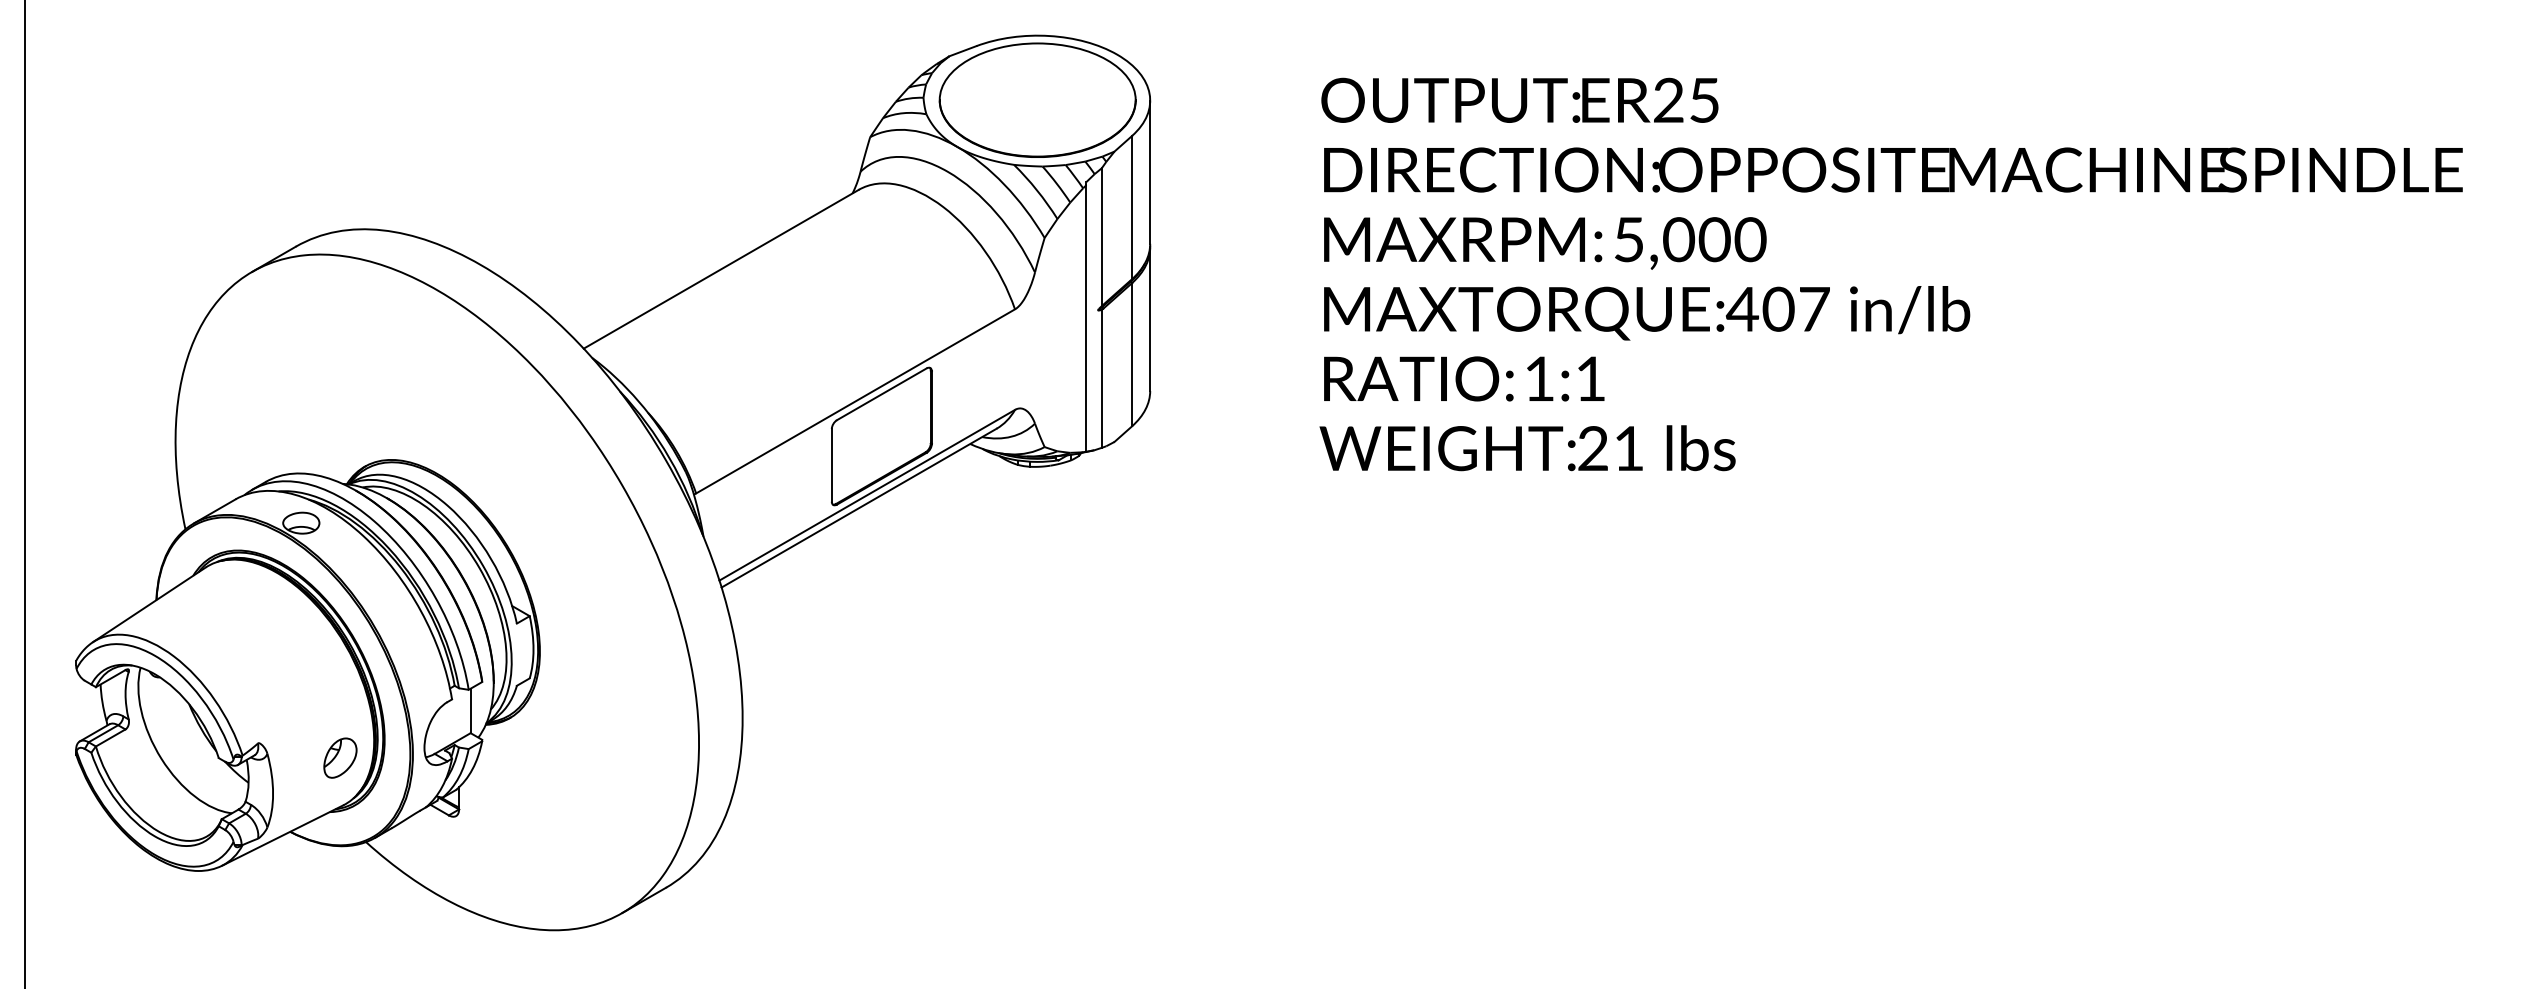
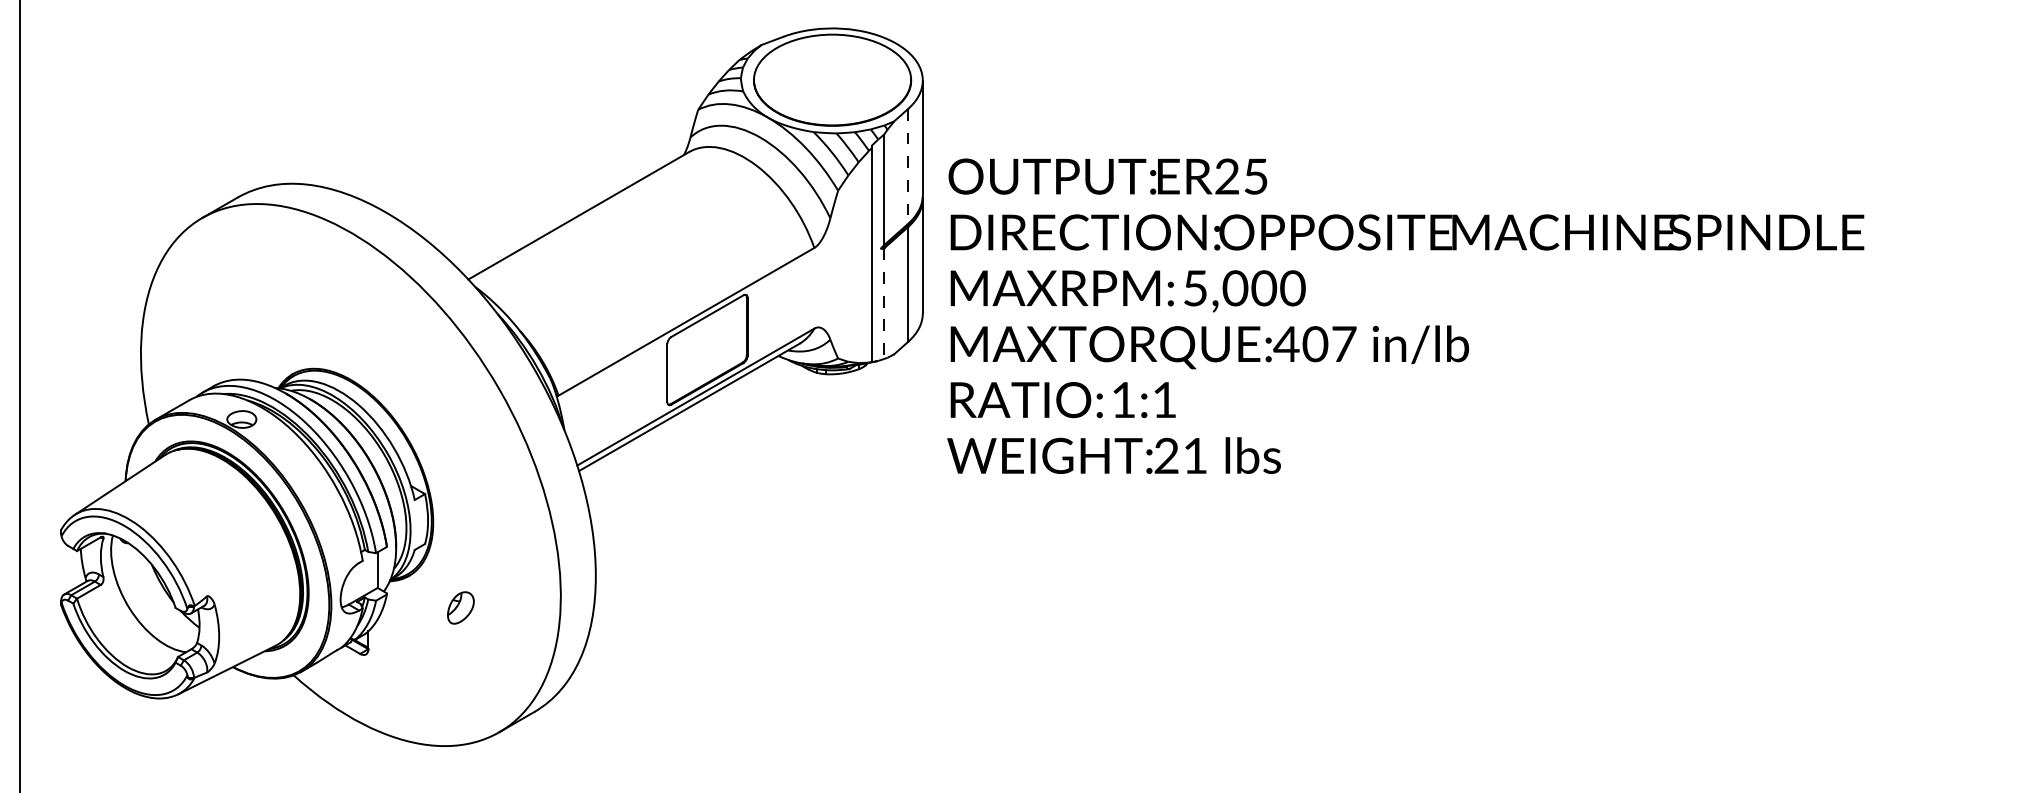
line: (1132, 207) -> (908, 166), solid -> dashed
text: (1890, 274) -> (1405, 316), moved
line: (1101, 378) -> (883, 303), solid -> dashed
part: (340, 757) -> (460, 607), moved

